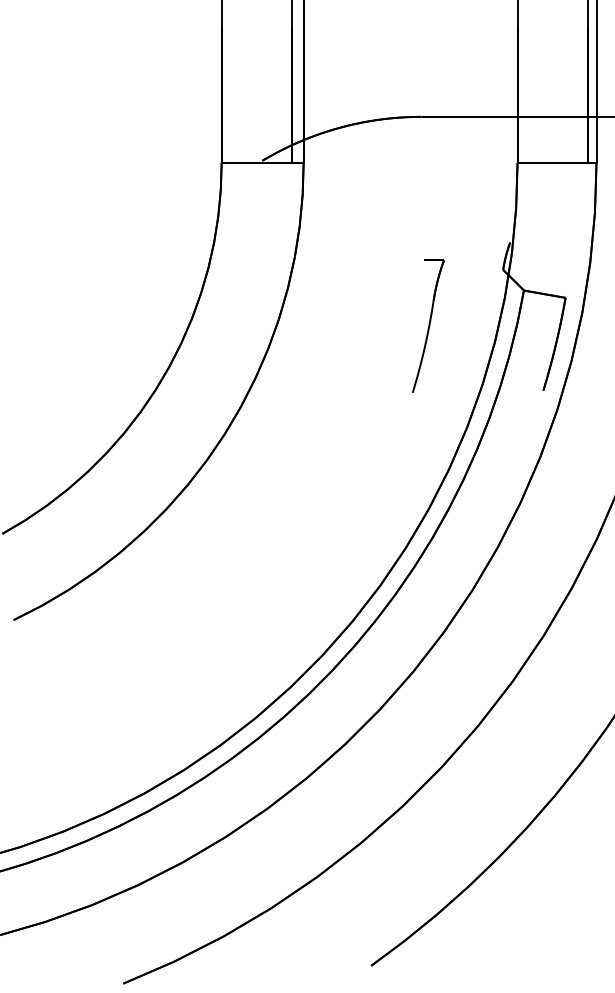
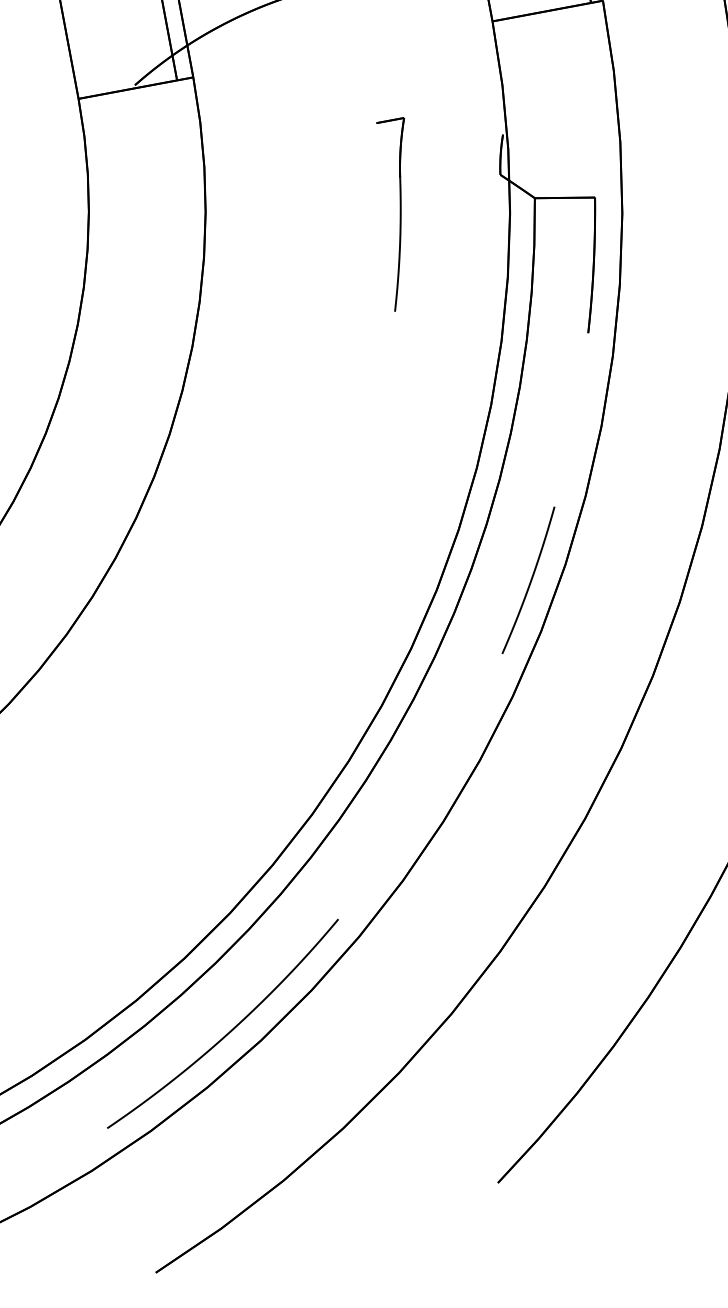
part: (428, 325) -> (399, 213), moved
curve: (471, 553) -> (530, 579), added
curve: (204, 826) -> (228, 1031), added

